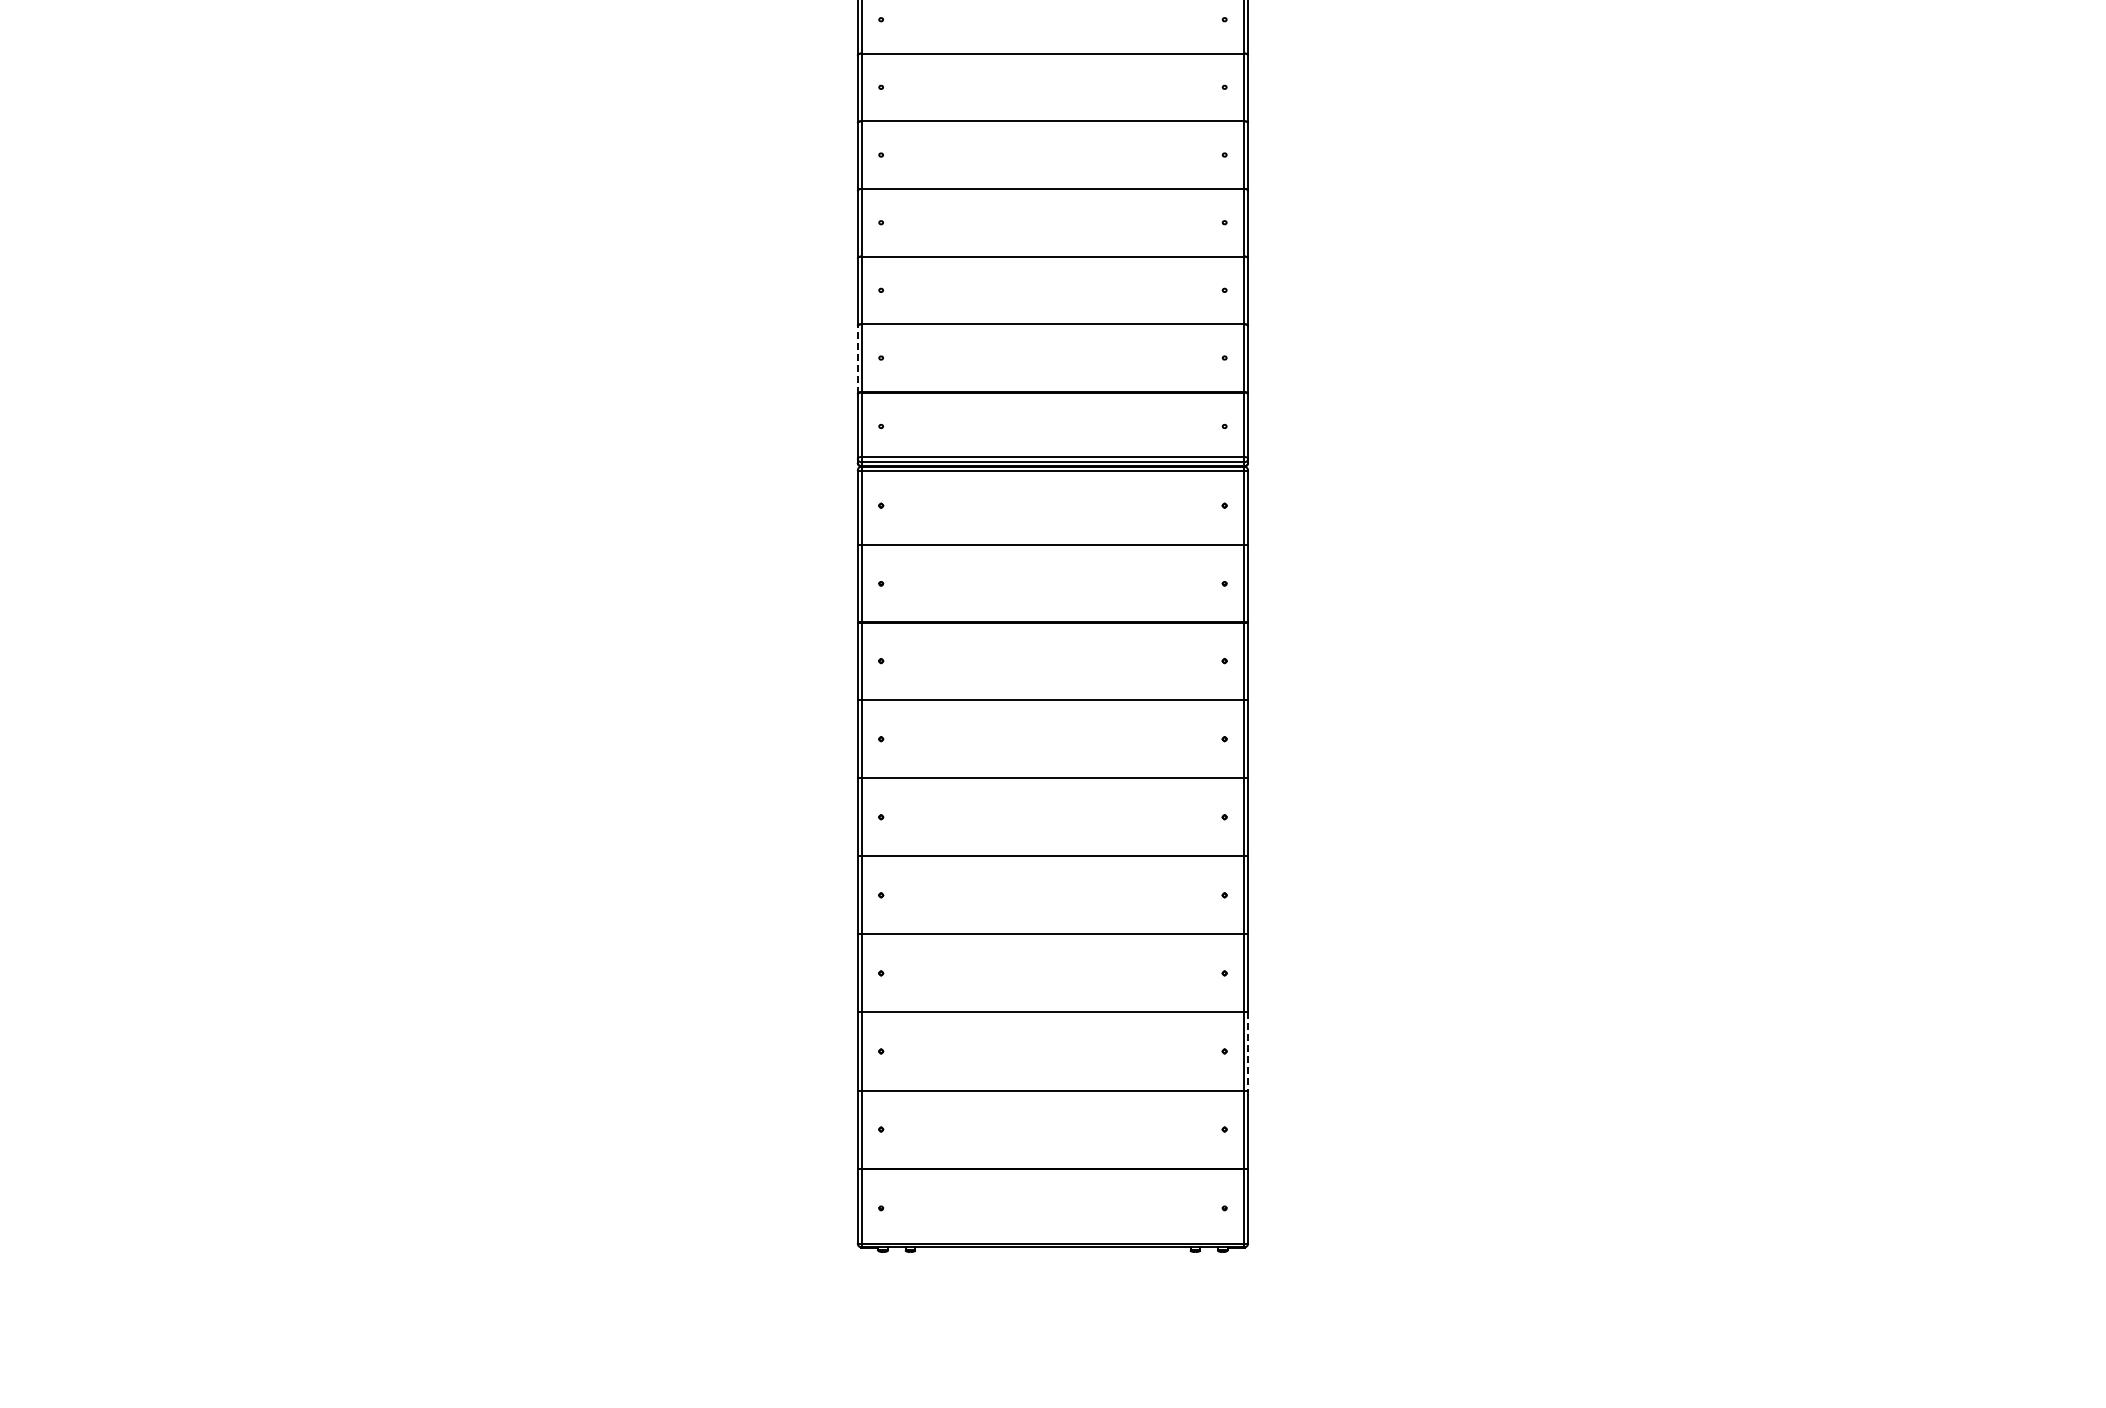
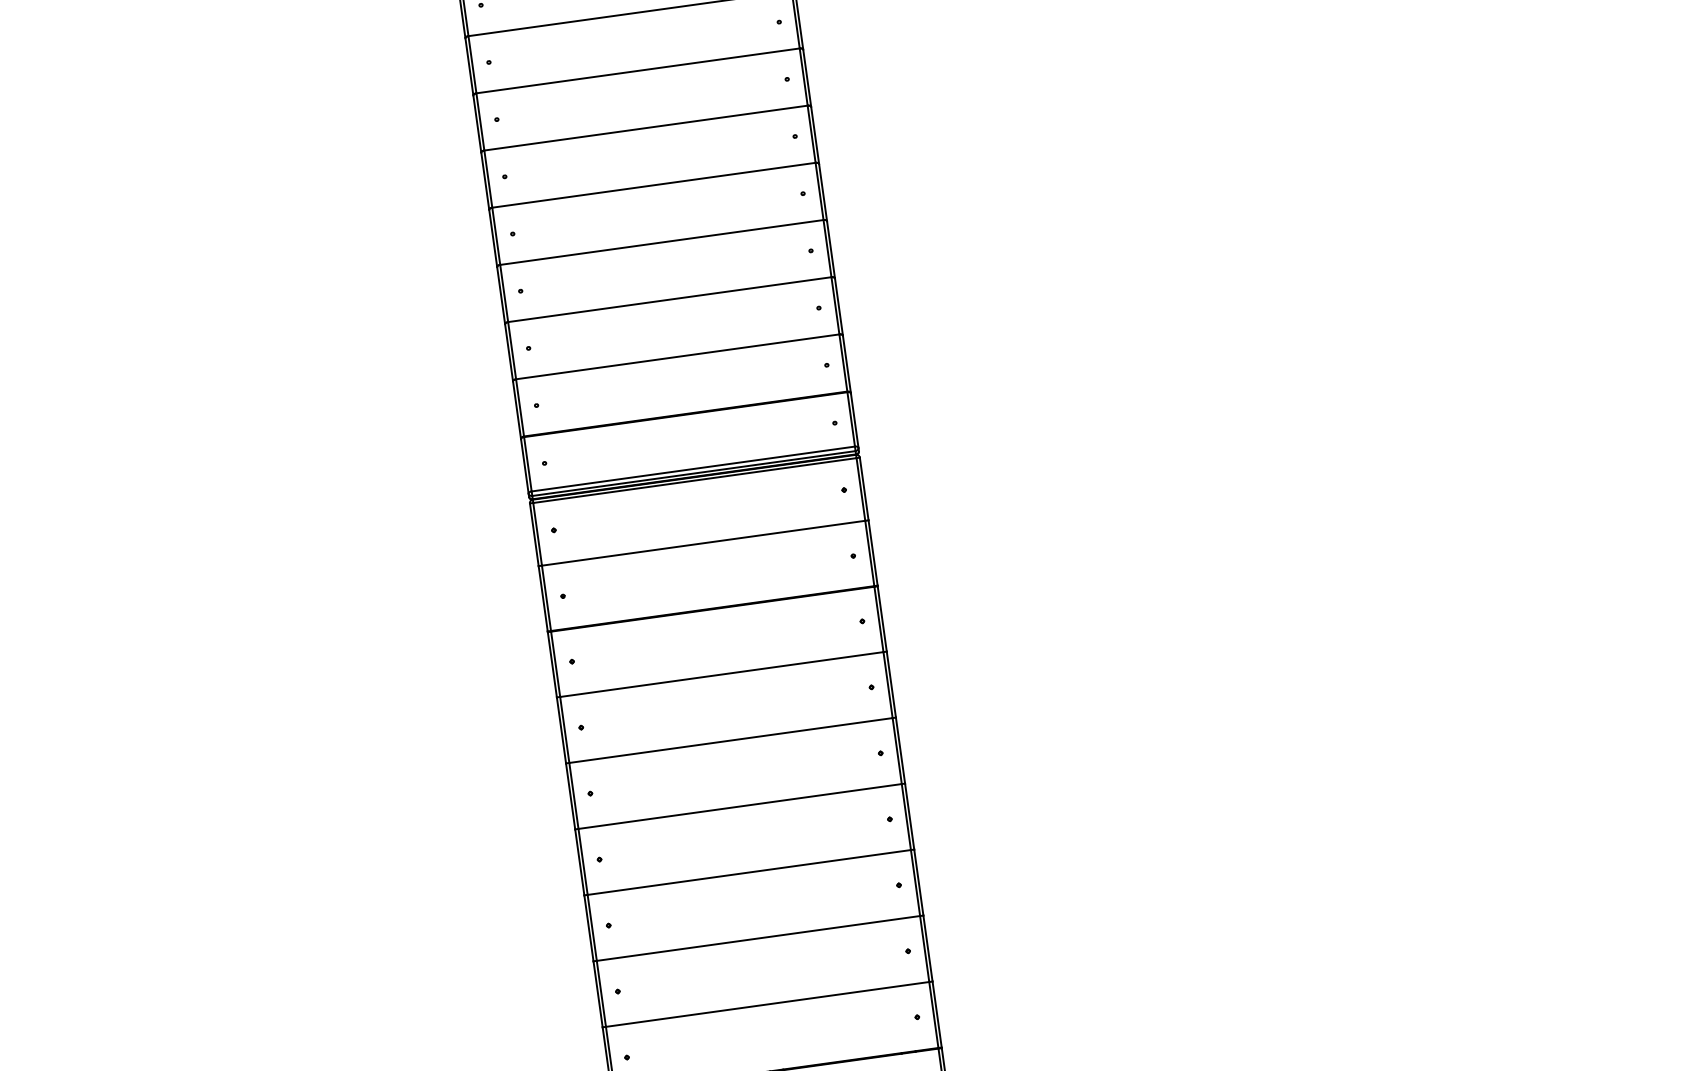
line: (857, 360) -> (516, 410), dashed -> solid
line: (1248, 1051) -> (928, 948), dashed -> solid

